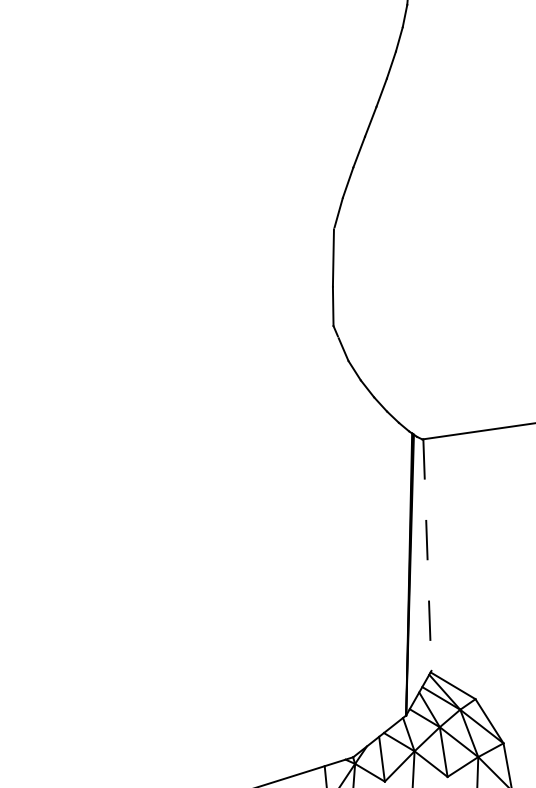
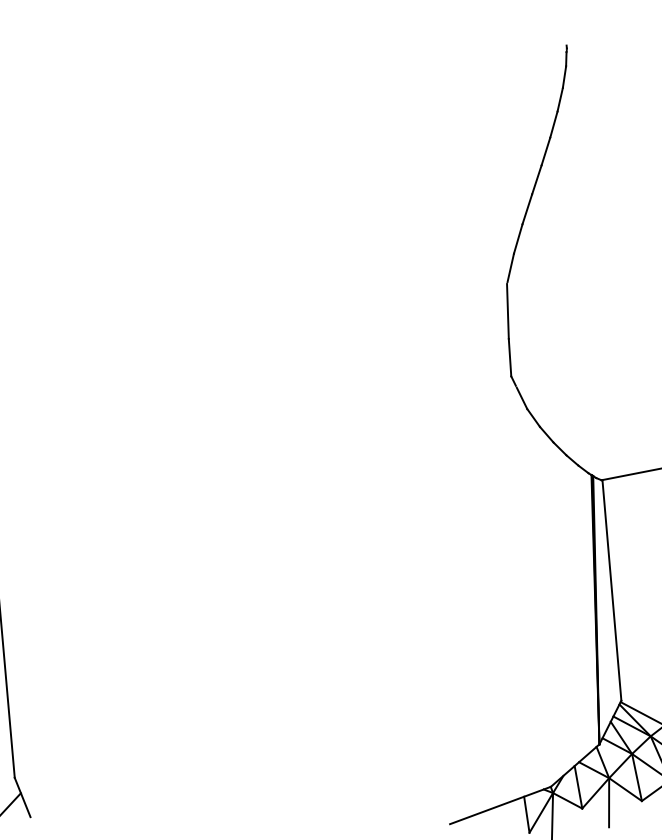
line: (426, 555) -> (611, 590), dashed -> solid

